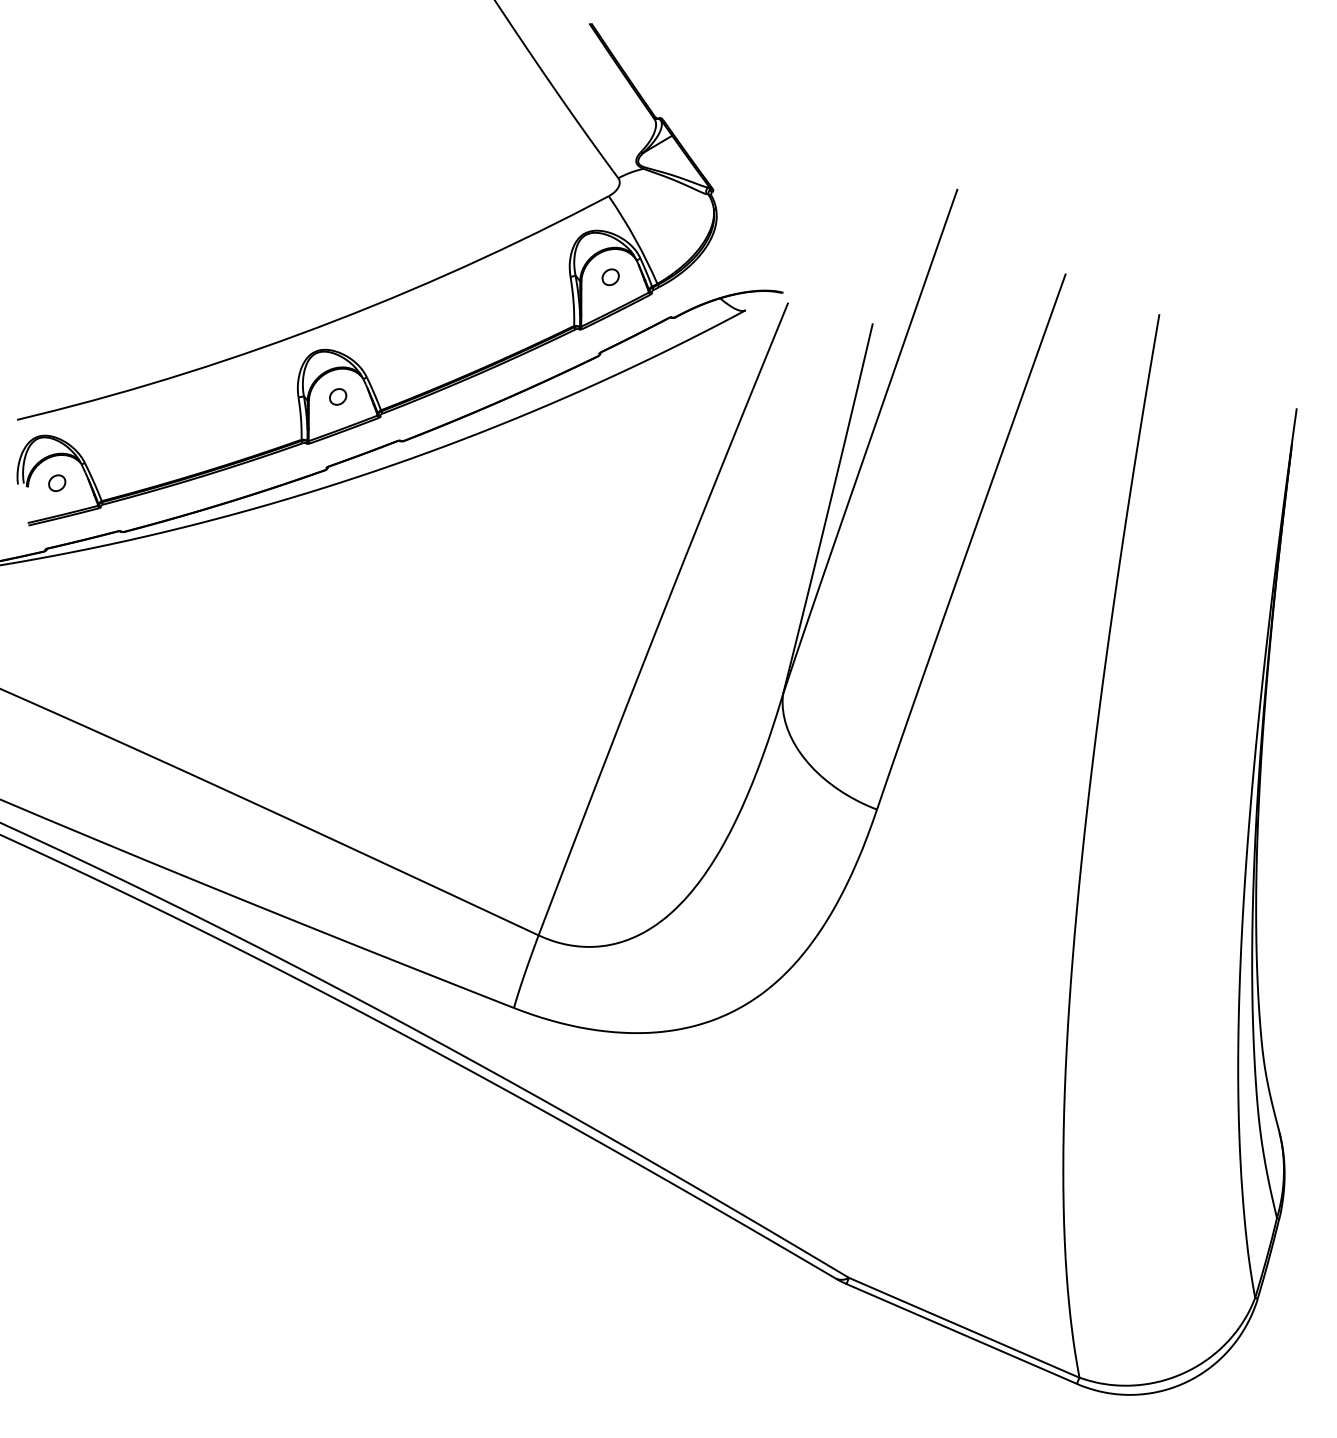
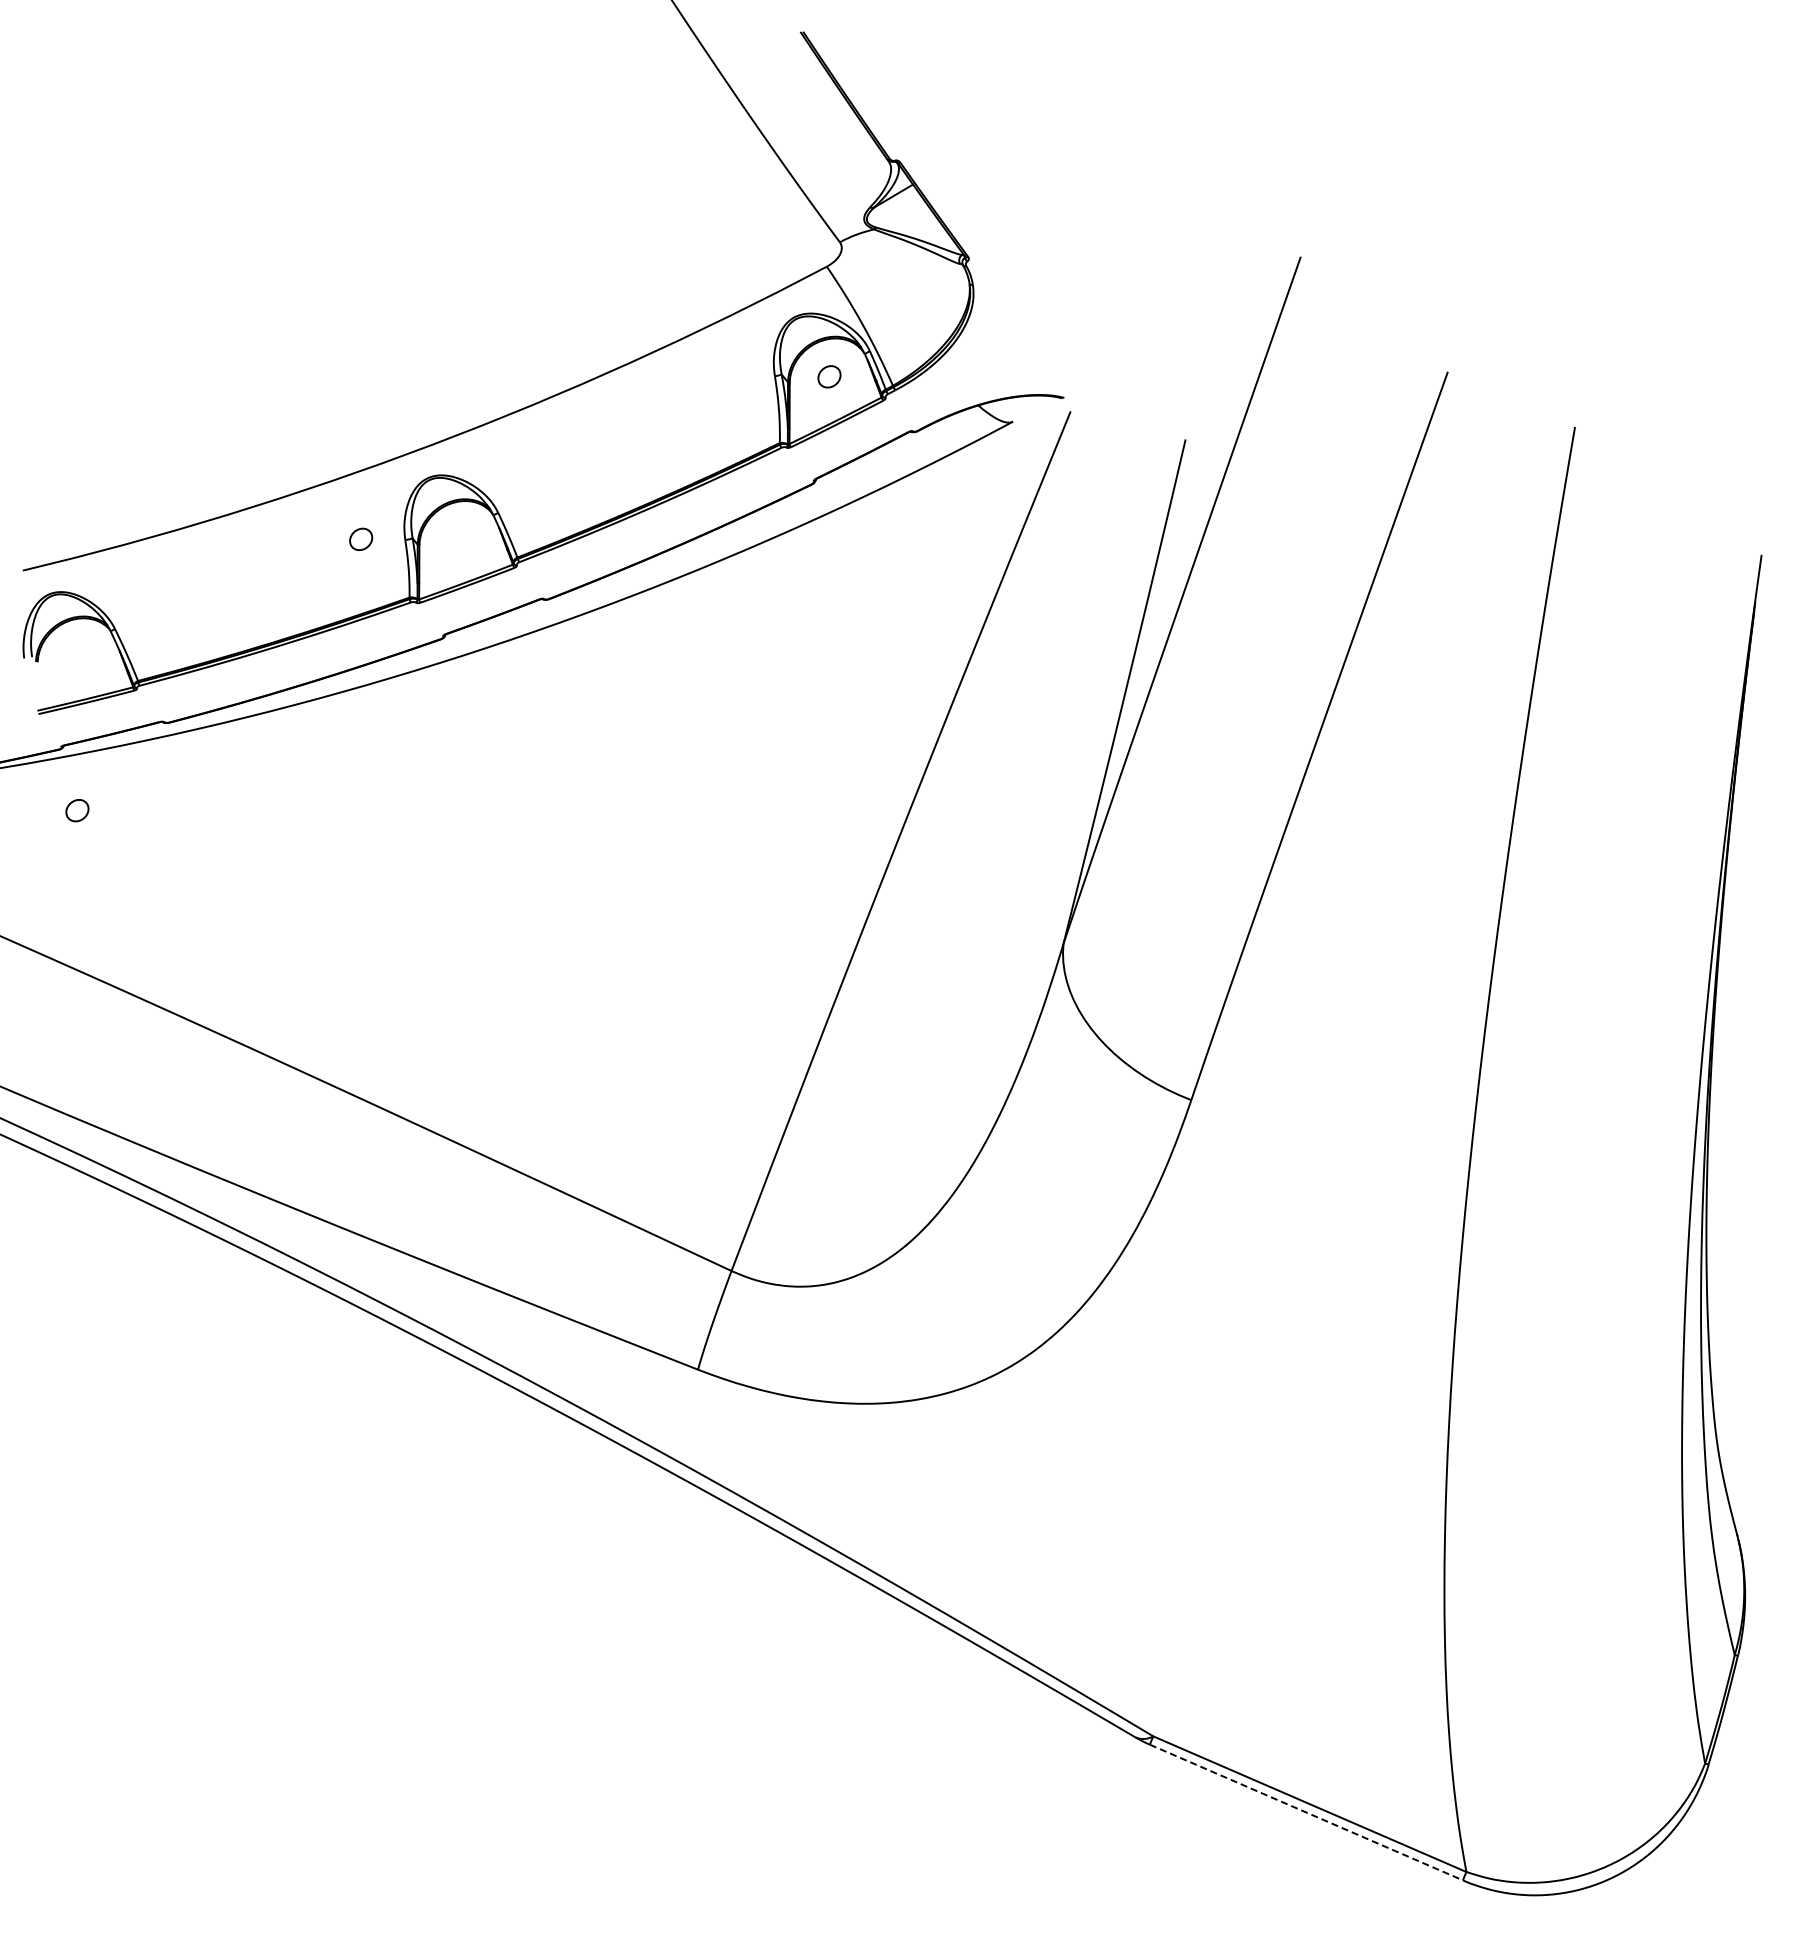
part: (338, 396) -> (361, 538), moved
part: (57, 483) -> (77, 810), moved
line: (961, 1333) -> (1306, 1812), solid -> dashed

